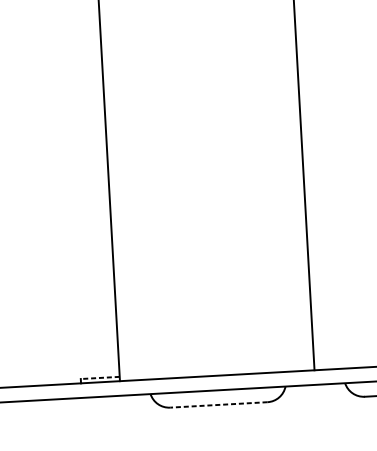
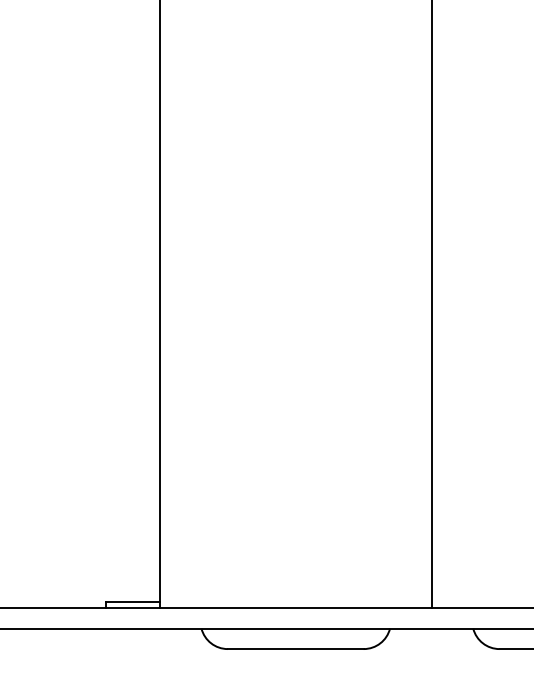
line: (100, 378) -> (132, 602), dashed -> solid
line: (218, 405) -> (295, 649), dashed -> solid

